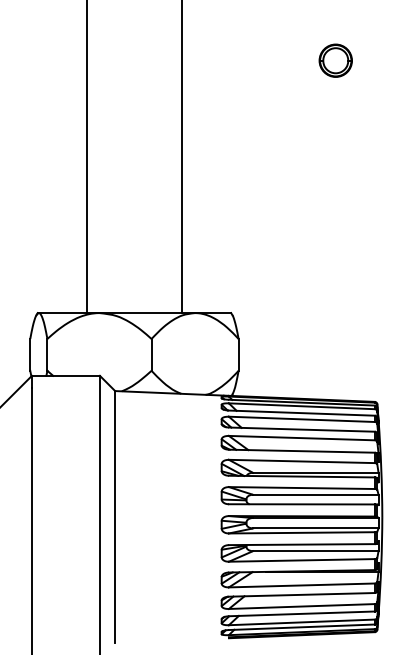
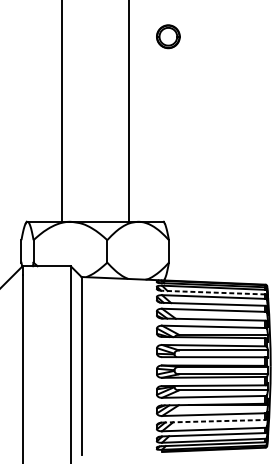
part: (335, 60) -> (168, 36), moved
line: (301, 413) -> (213, 292), solid -> dashed
line: (301, 594) -> (213, 421), solid -> dashed

